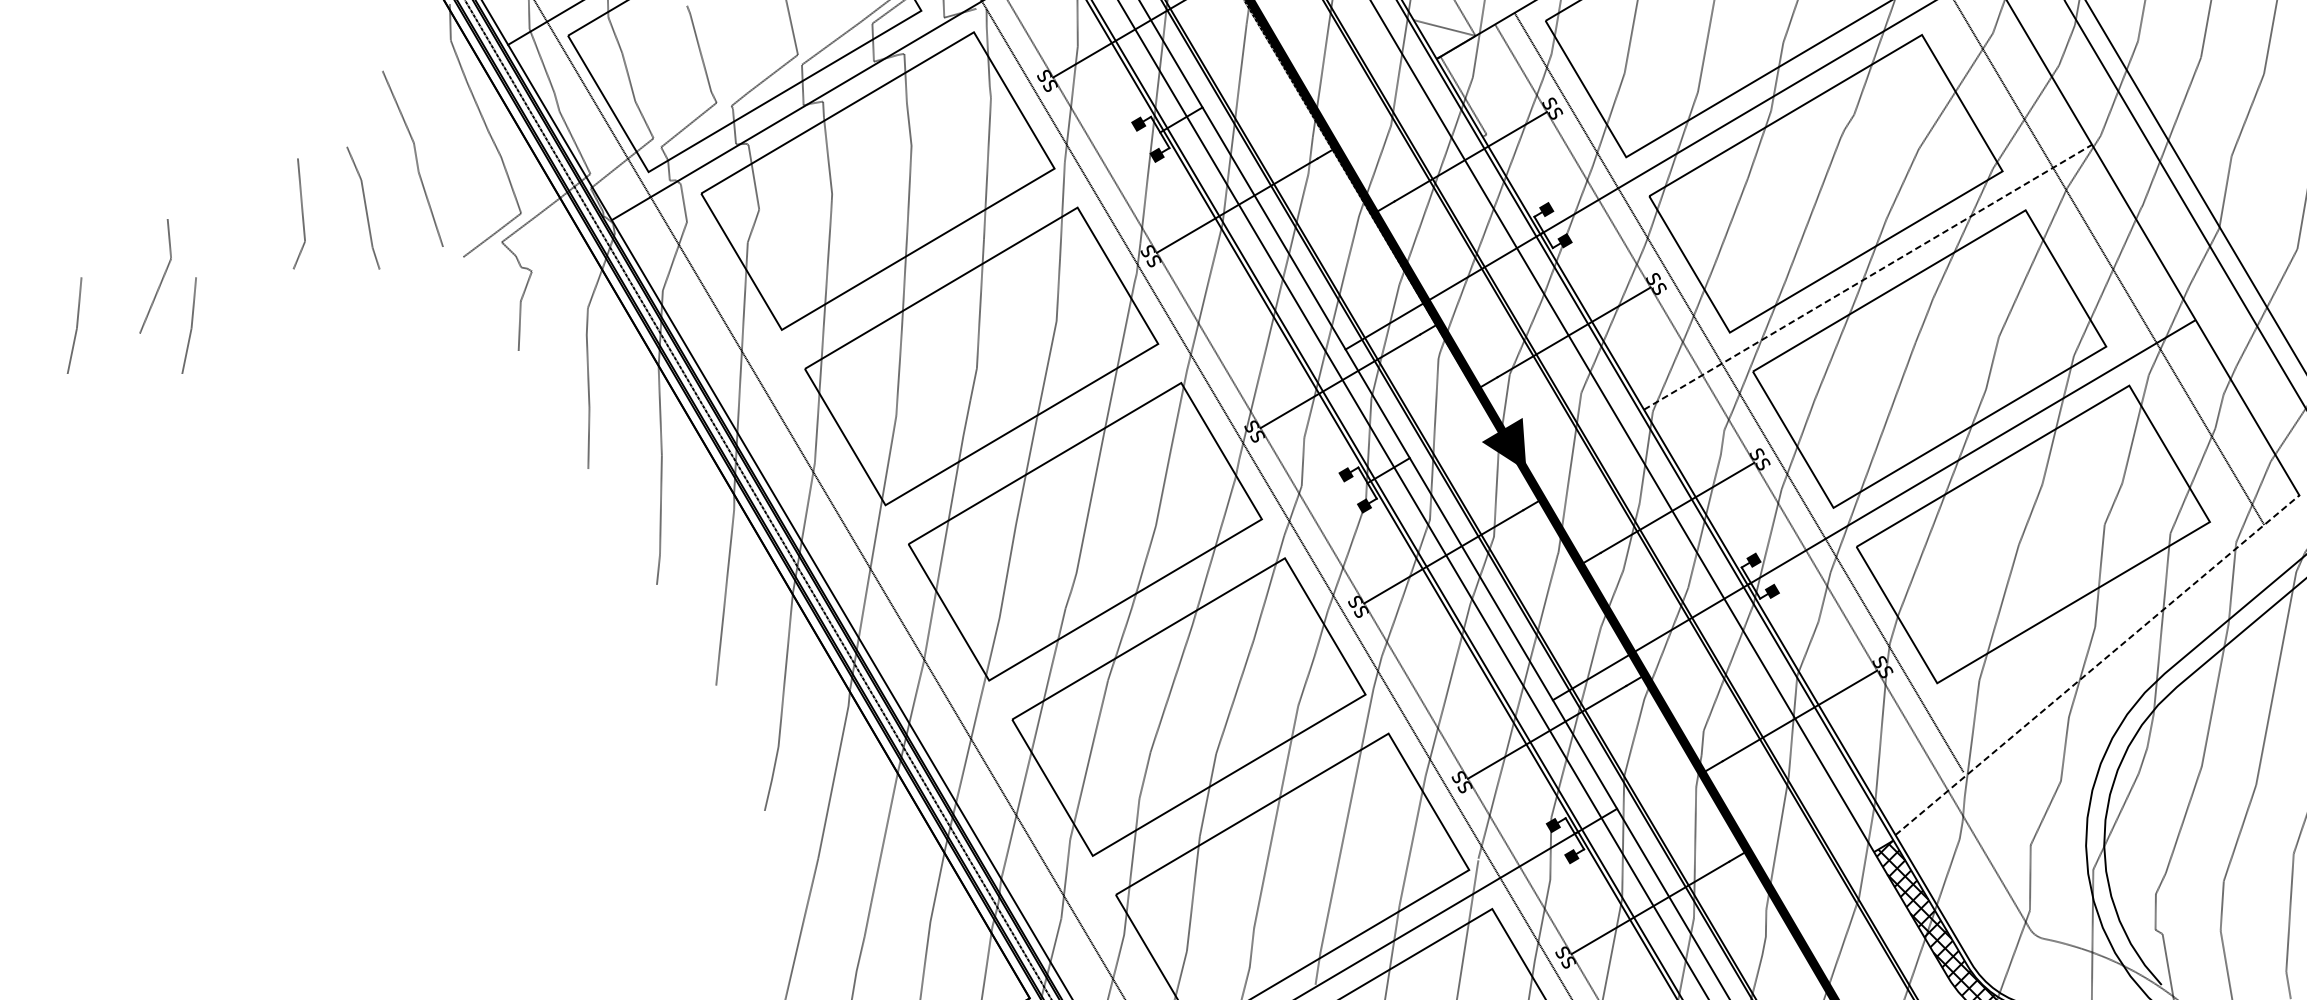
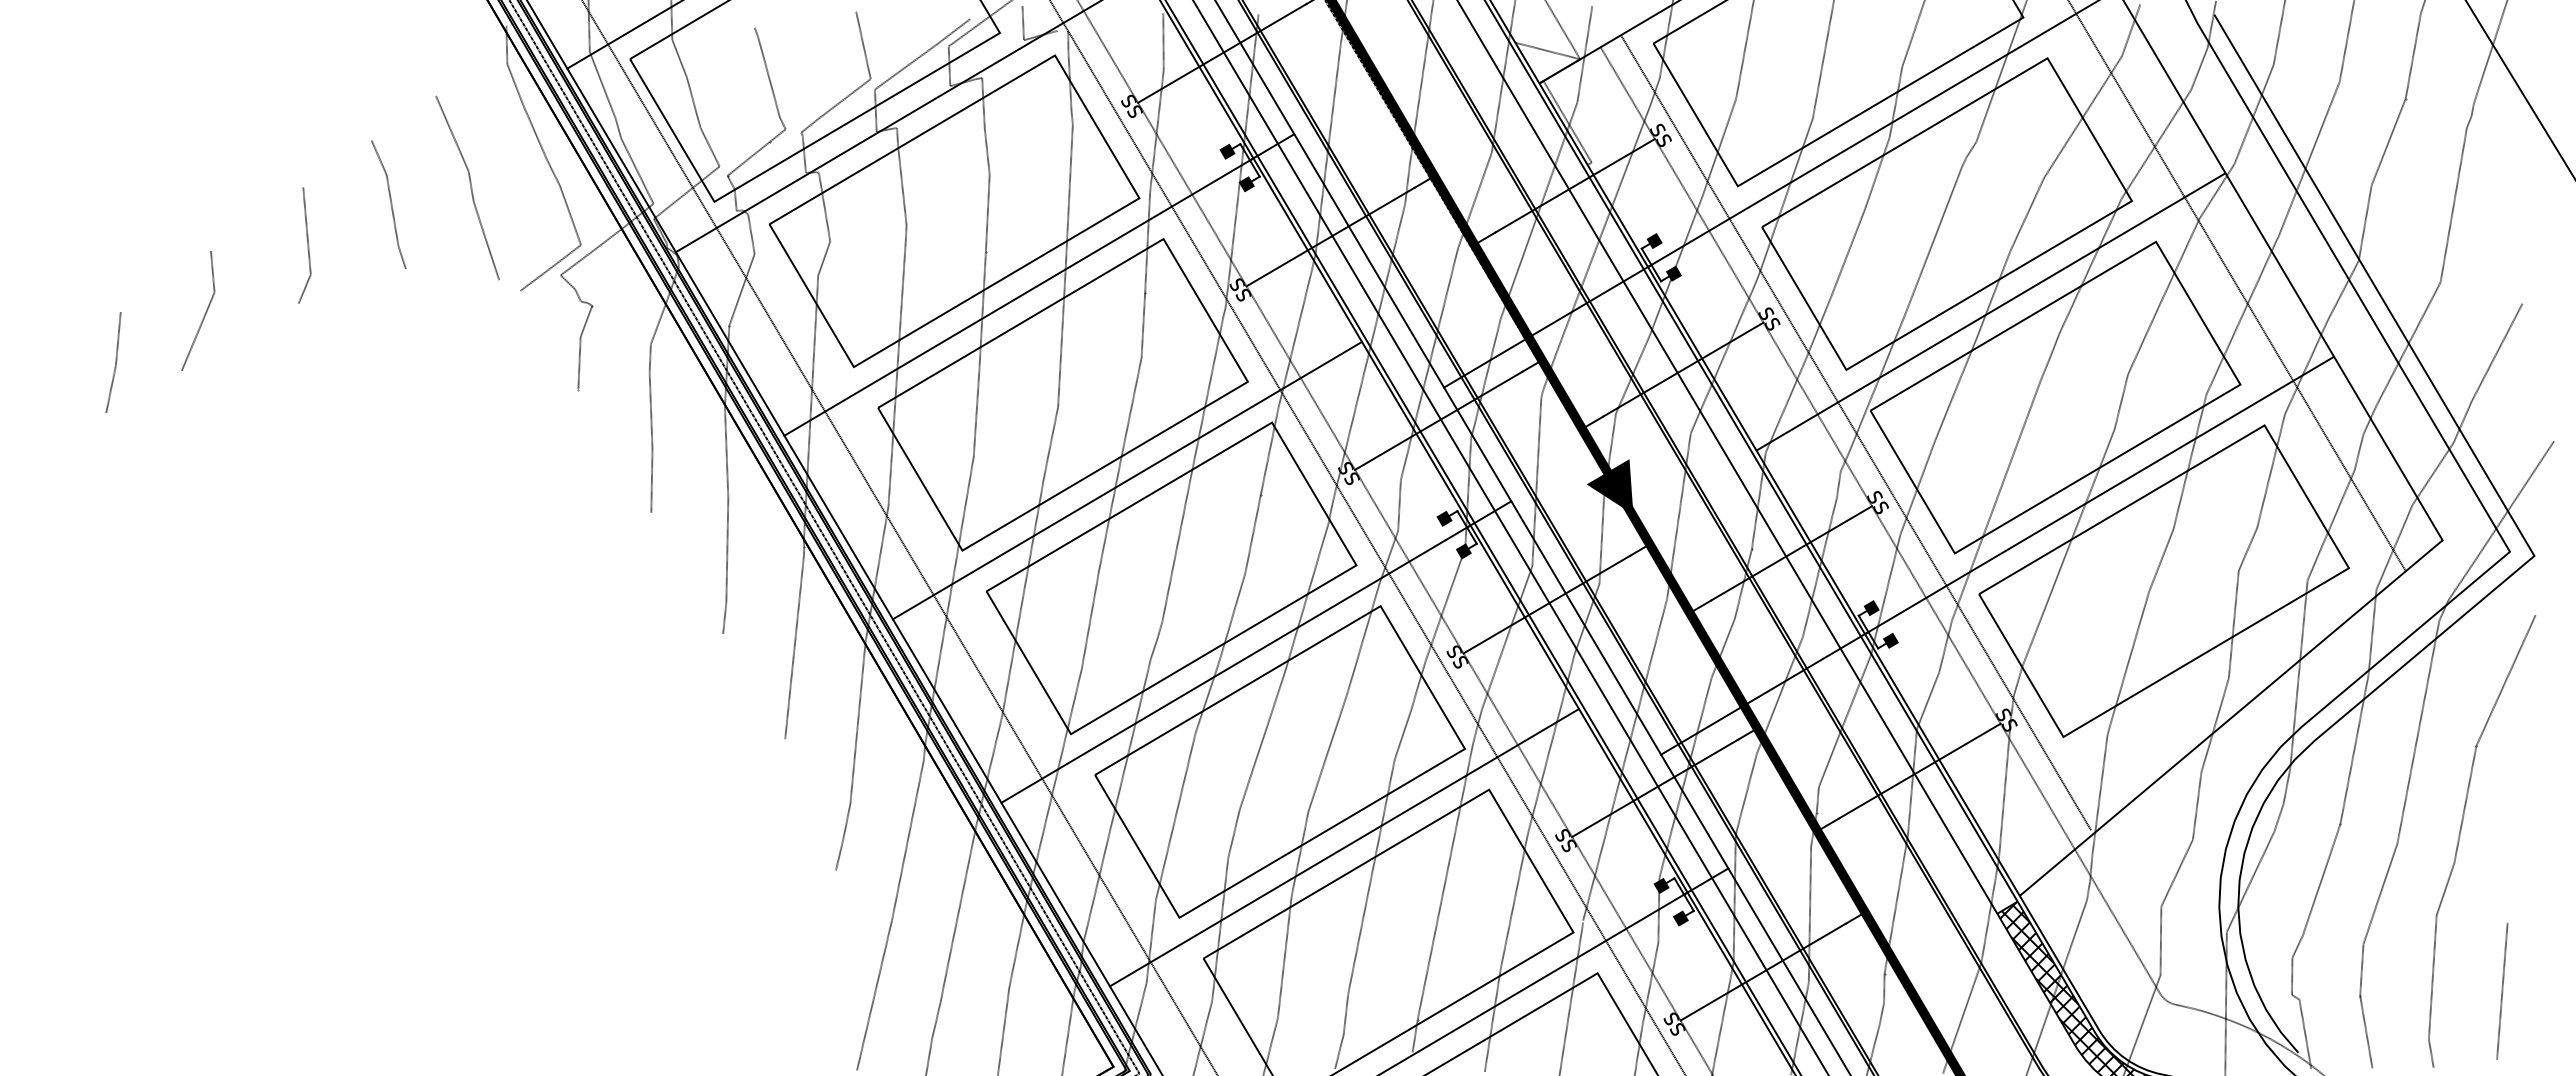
line: (365, 208) -> (390, 204), moved
line: (301, 213) -> (307, 245), moved
line: (939, 262) -> (1018, 296), added
line: (1868, 276) -> (1991, 311), dashed -> solid
line: (191, 325) -> (235, 362), removed
line: (1043, 438) -> (1127, 480), added
line: (1146, 613) -> (1235, 663), added
line: (2097, 664) -> (2231, 717), dashed -> solid
line: (1250, 788) -> (1344, 847), added

